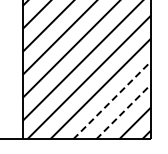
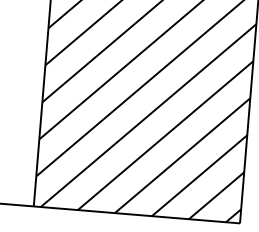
line: (112, 100) -> (183, 155), dashed -> solid
line: (123, 111) -> (199, 174), dashed -> solid

